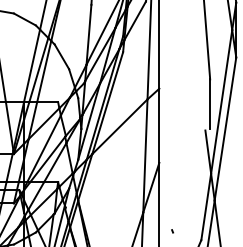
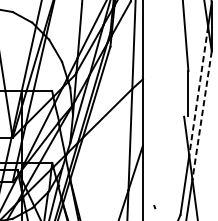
line: (221, 101) -> (198, 90), solid -> dashed
line: (225, 129) -> (202, 115), solid -> dashed

